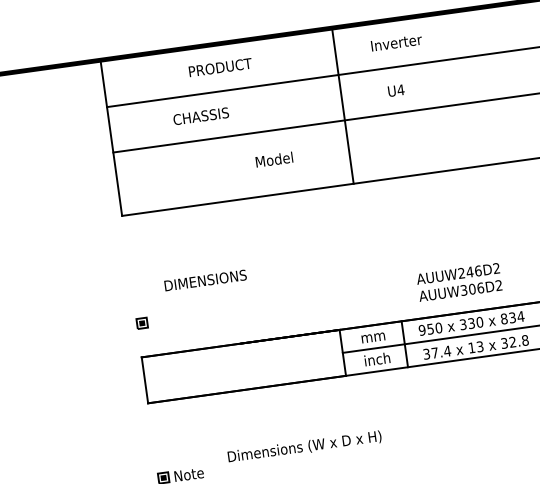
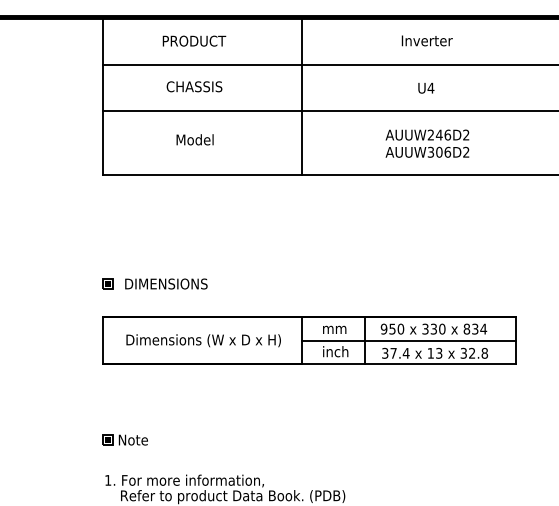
text: (395, 42) -> (426, 40), moved
text: (220, 66) -> (194, 40), moved
text: (396, 89) -> (426, 87), moved
line: (343, 106) -> (302, 96), moved
text: (273, 159) -> (194, 139), moved
text: (205, 279) -> (166, 283), moved
text: (459, 282) -> (427, 143), moved
text: (304, 446) -> (203, 340), moved

